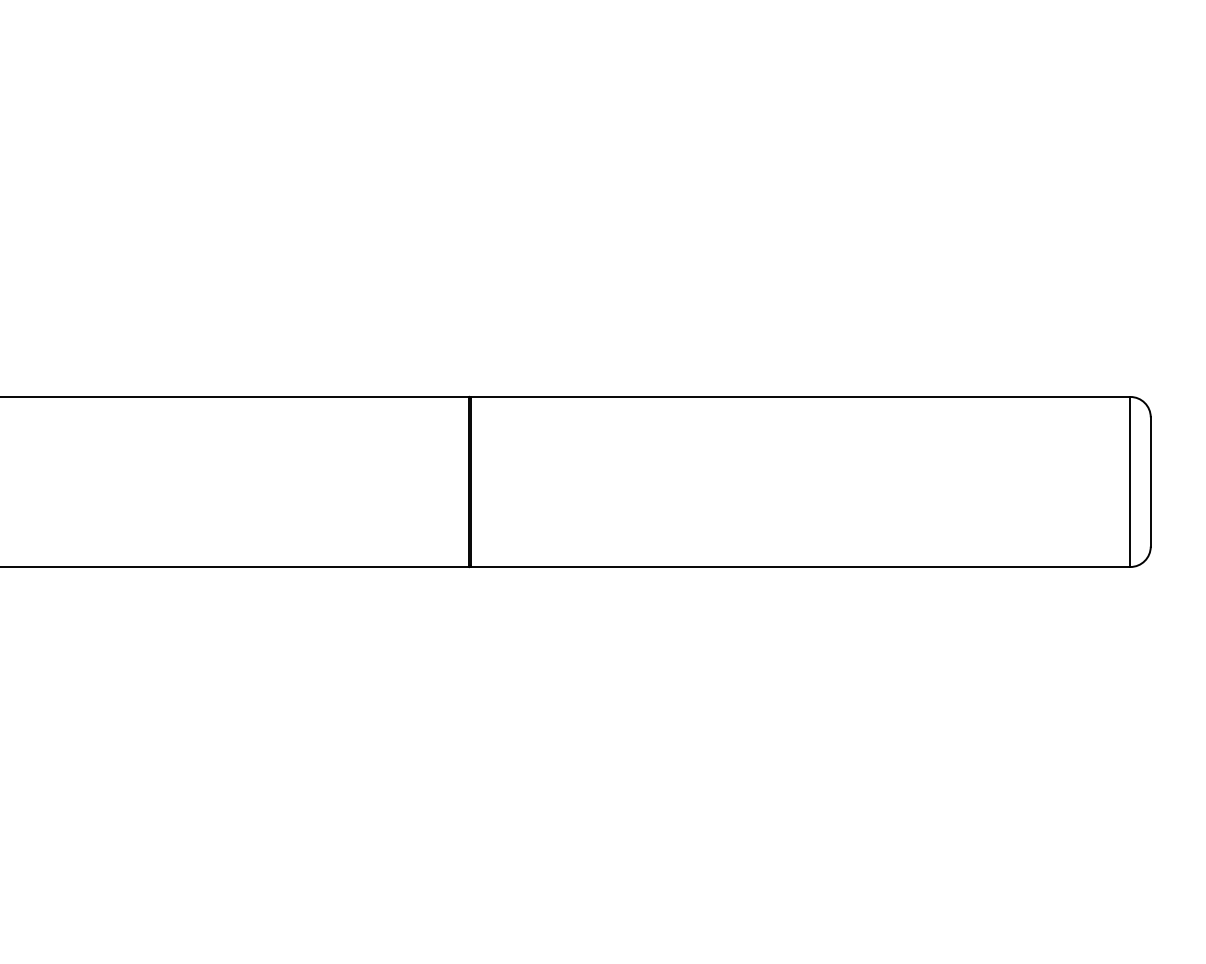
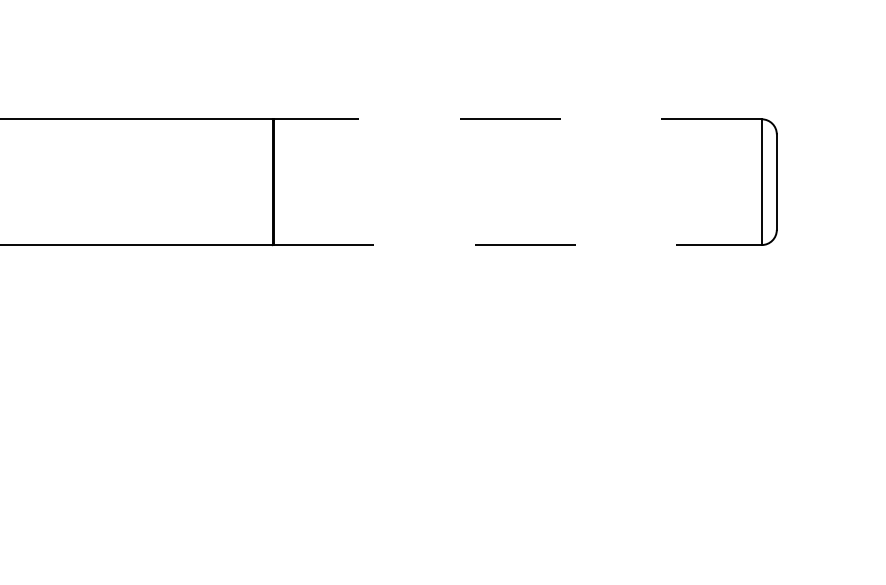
line: (800, 396) -> (517, 118), solid -> dashed
line: (800, 567) -> (517, 245), solid -> dashed

